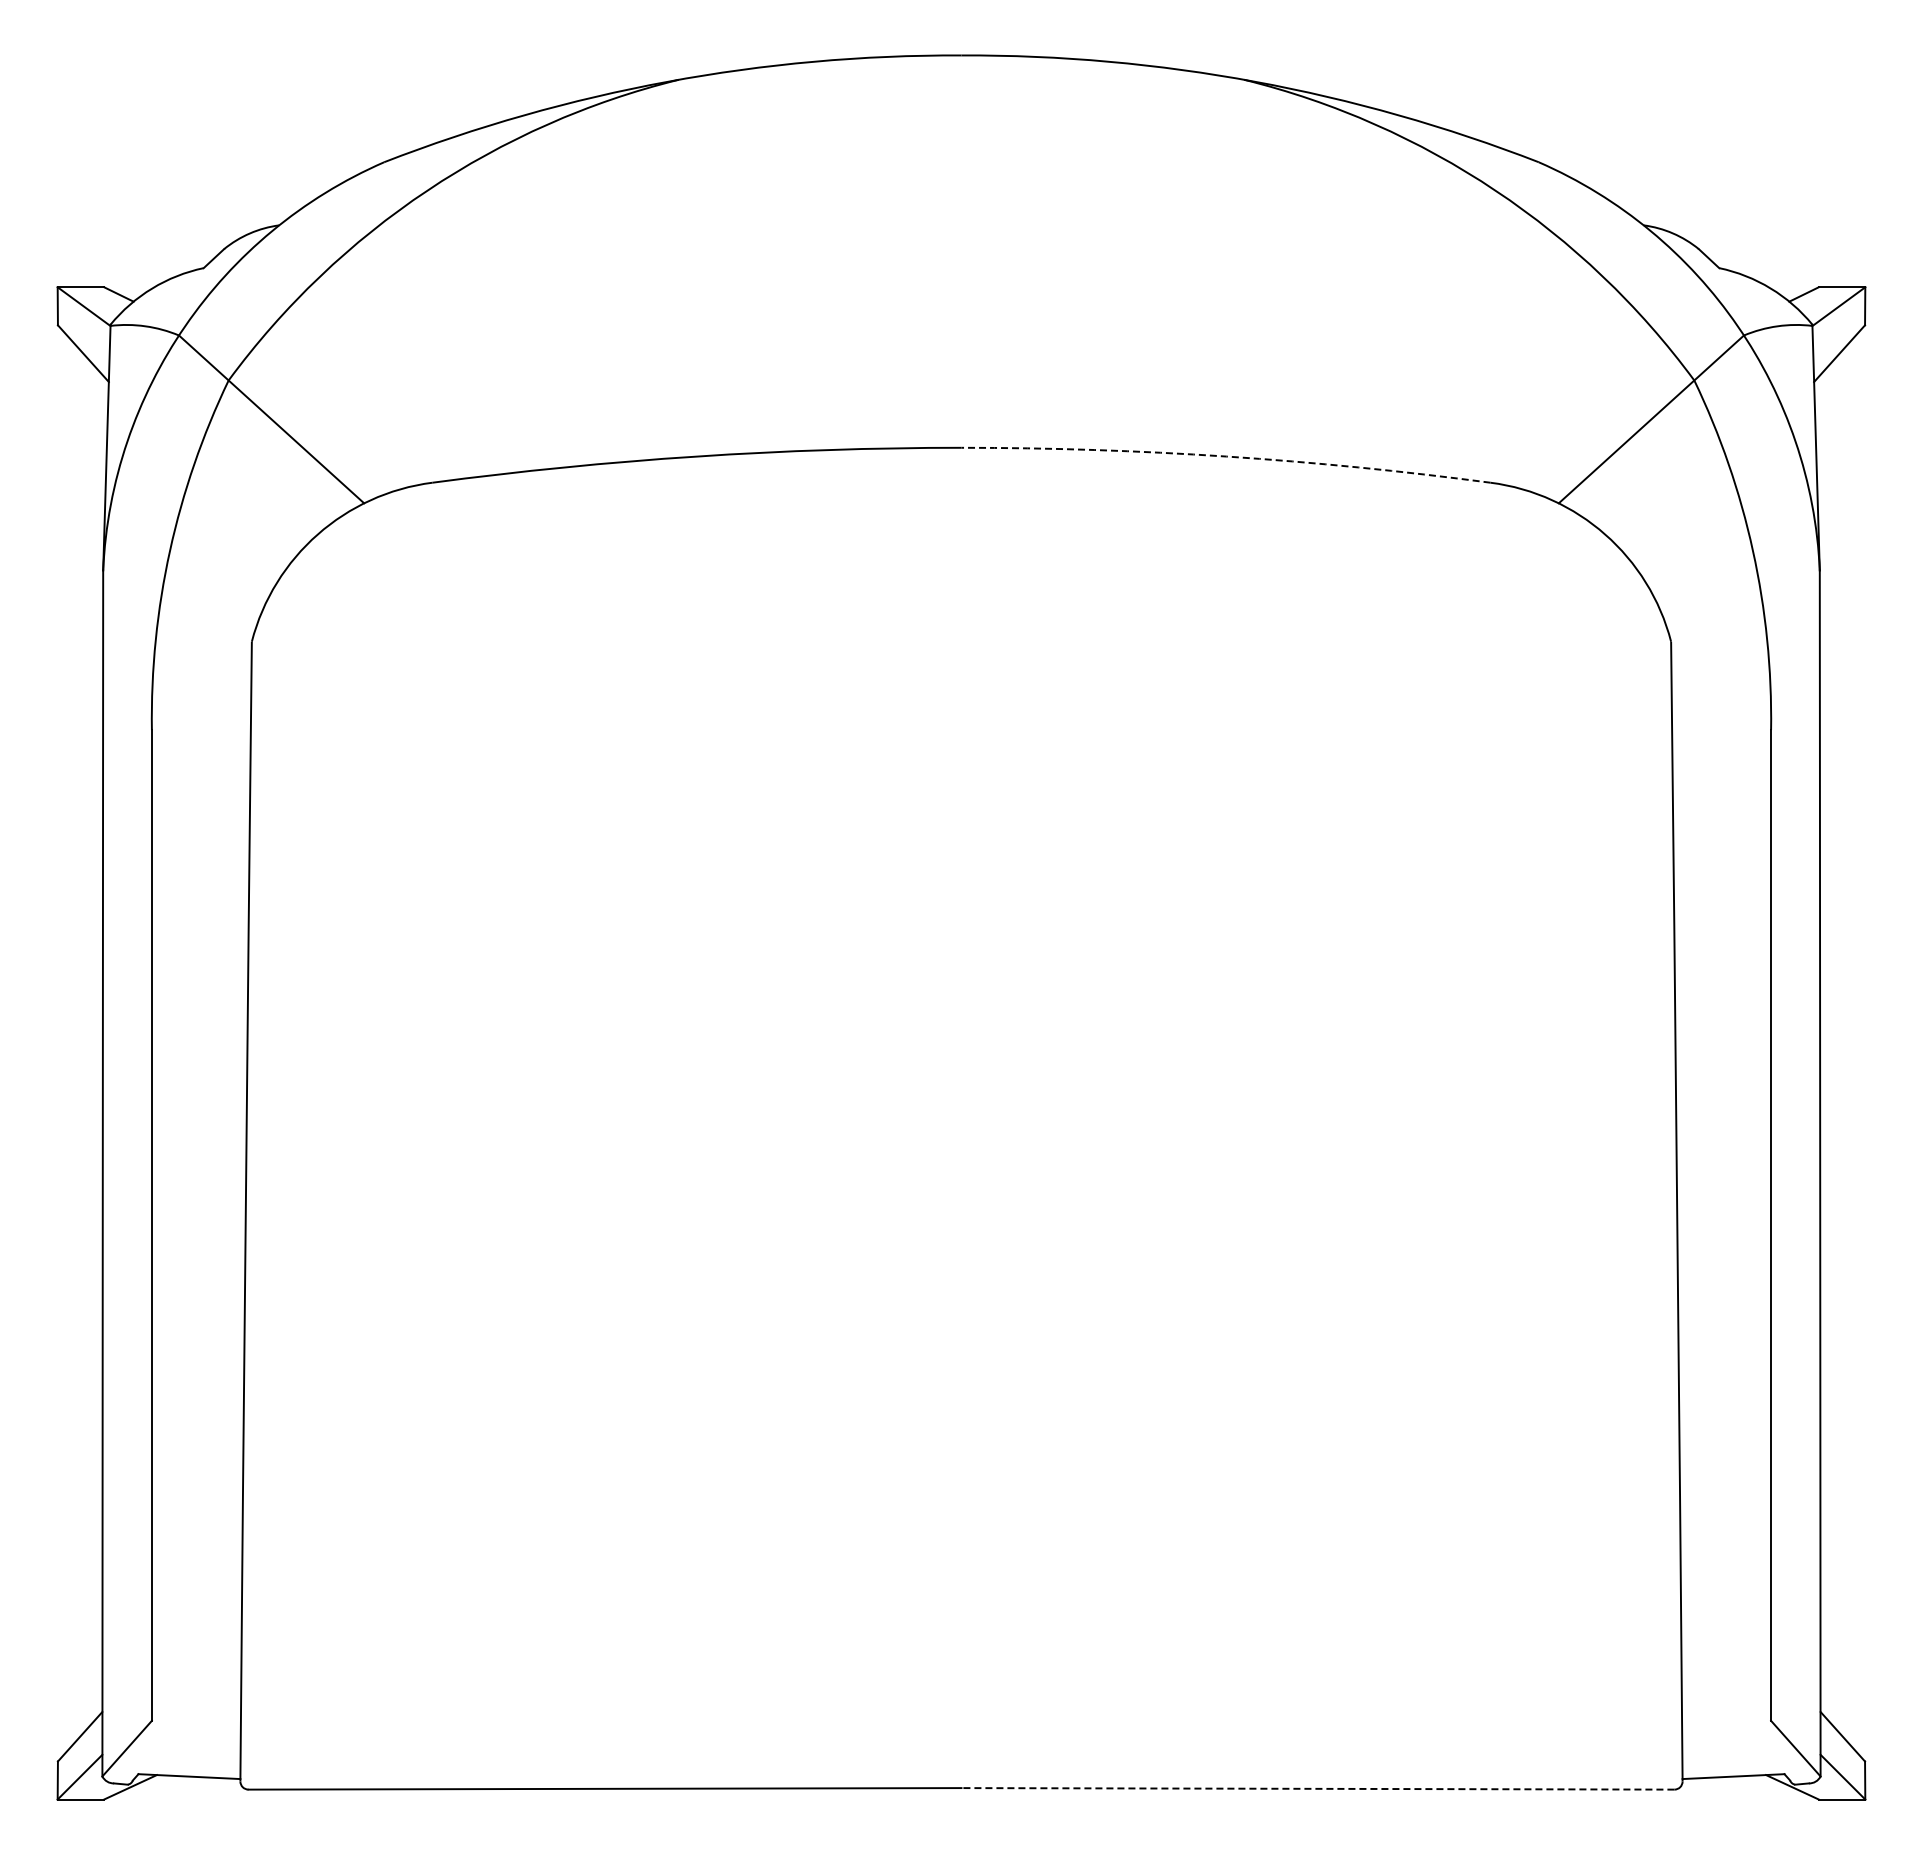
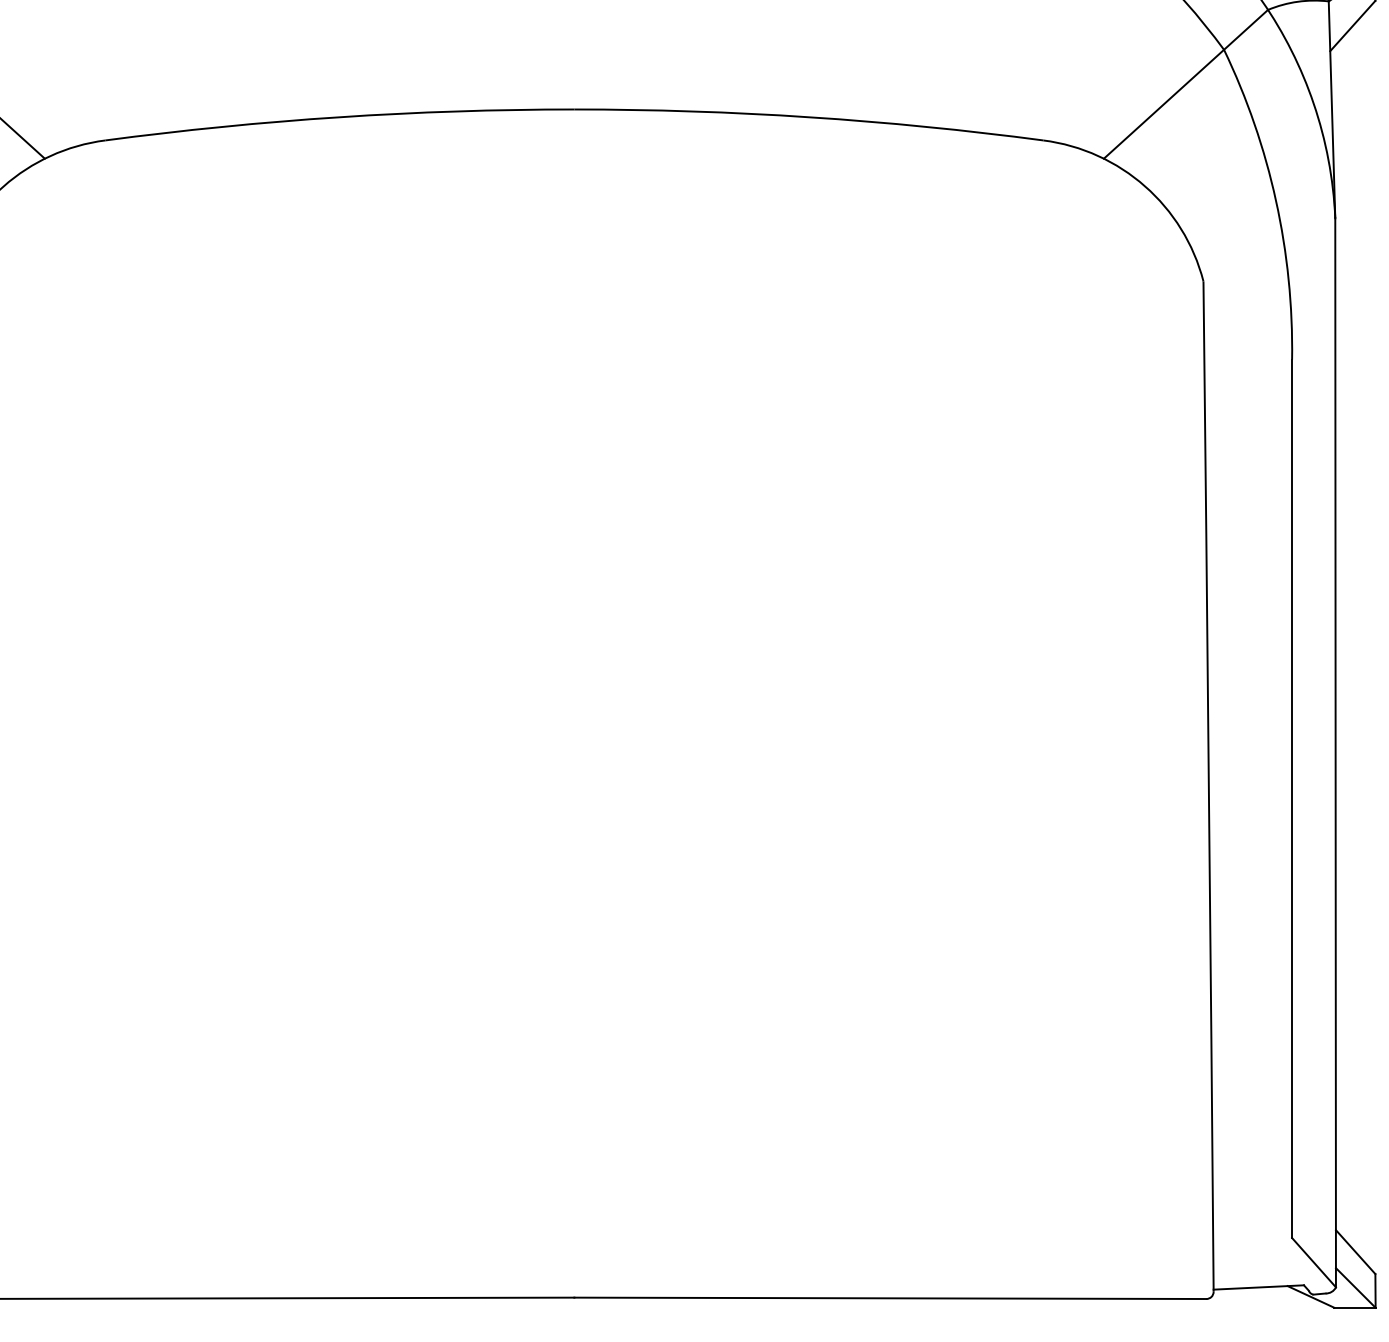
arc: (1226, 456) -> (809, 117), dashed -> solid
line: (1317, 1788) -> (889, 1298), dashed -> solid

